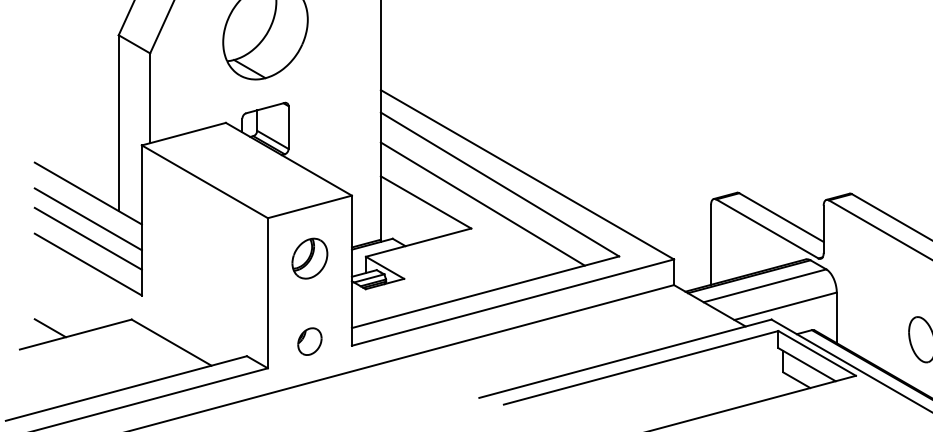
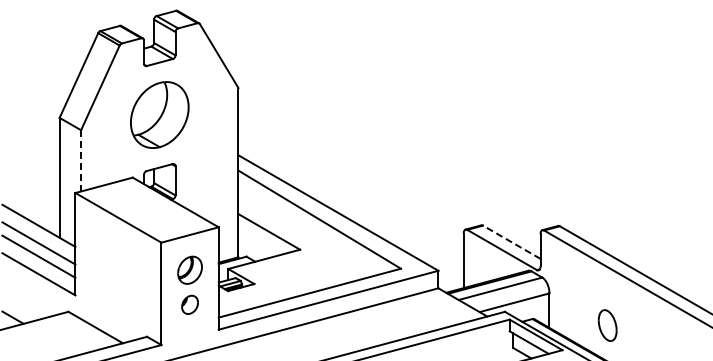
line: (150, 97) -> (81, 160), solid -> dashed
line: (482, 204) -> (307, 233), removed
line: (781, 217) -> (511, 242), solid -> dashed
part: (309, 341) -> (189, 304), moved

